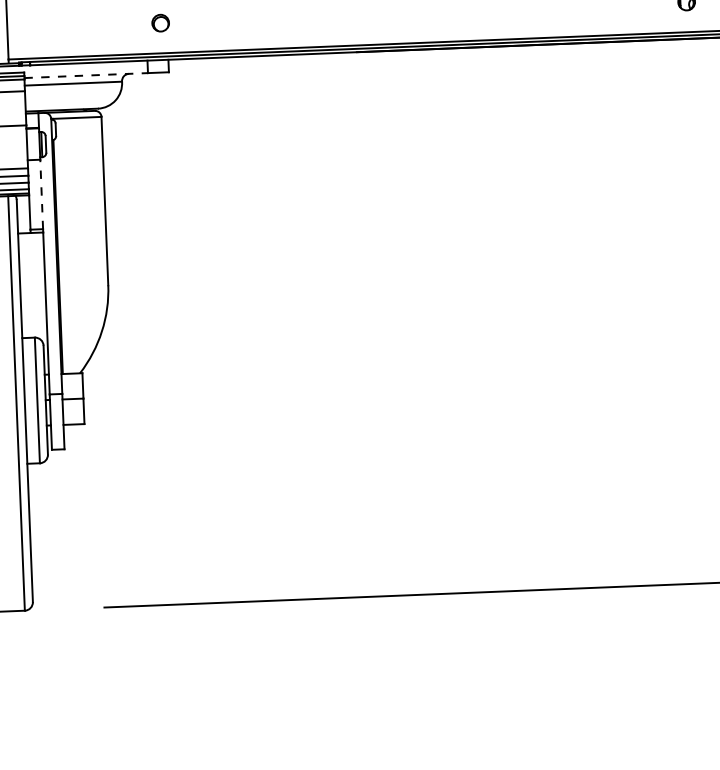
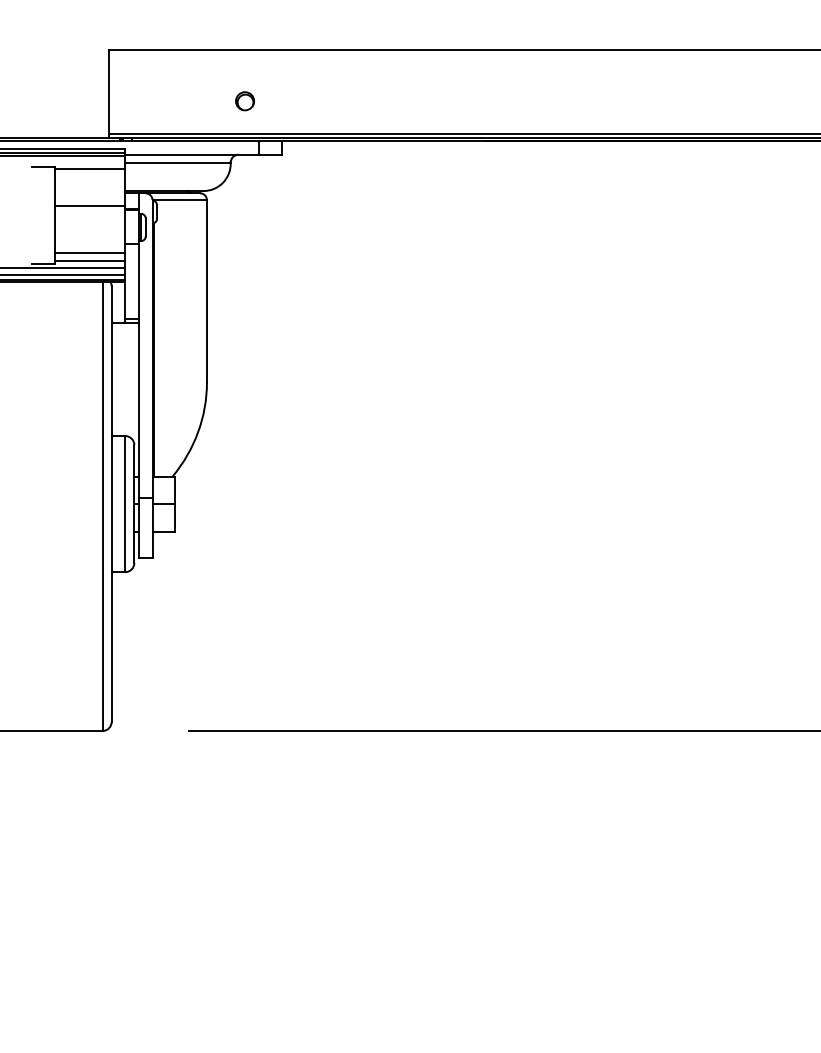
part: (160, 23) -> (244, 101), moved
line: (86, 75) -> (192, 154), dashed -> solid
line: (41, 194) -> (138, 281), dashed -> solid

